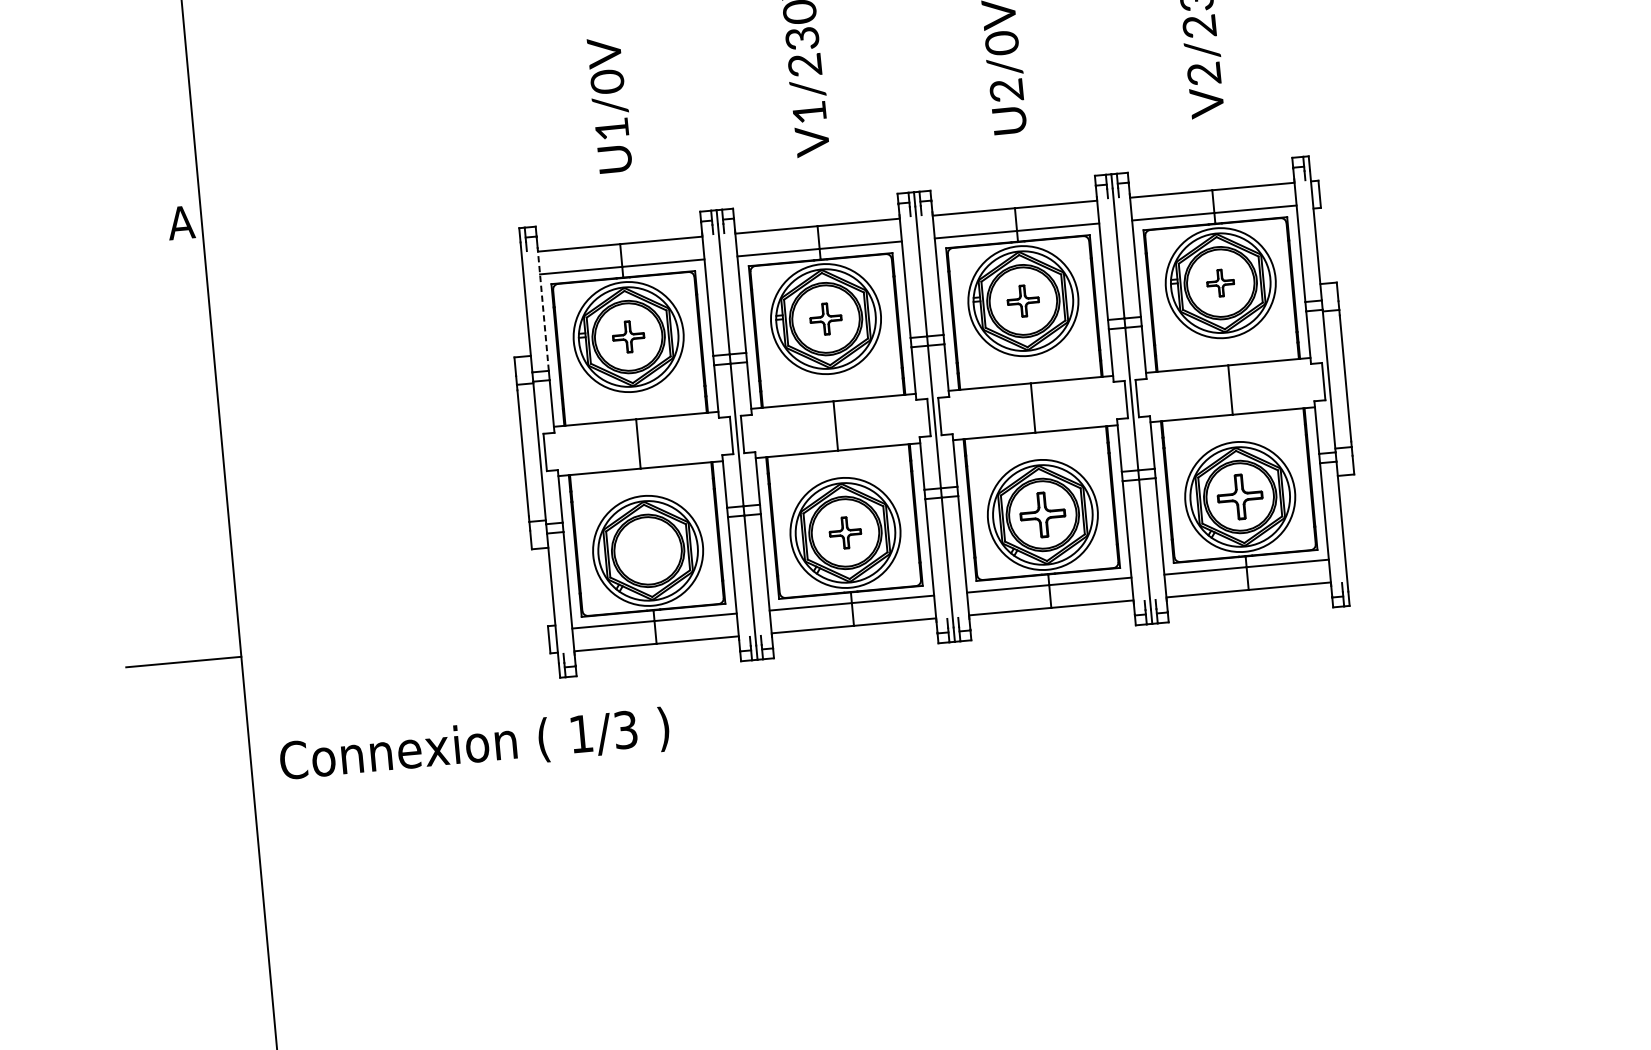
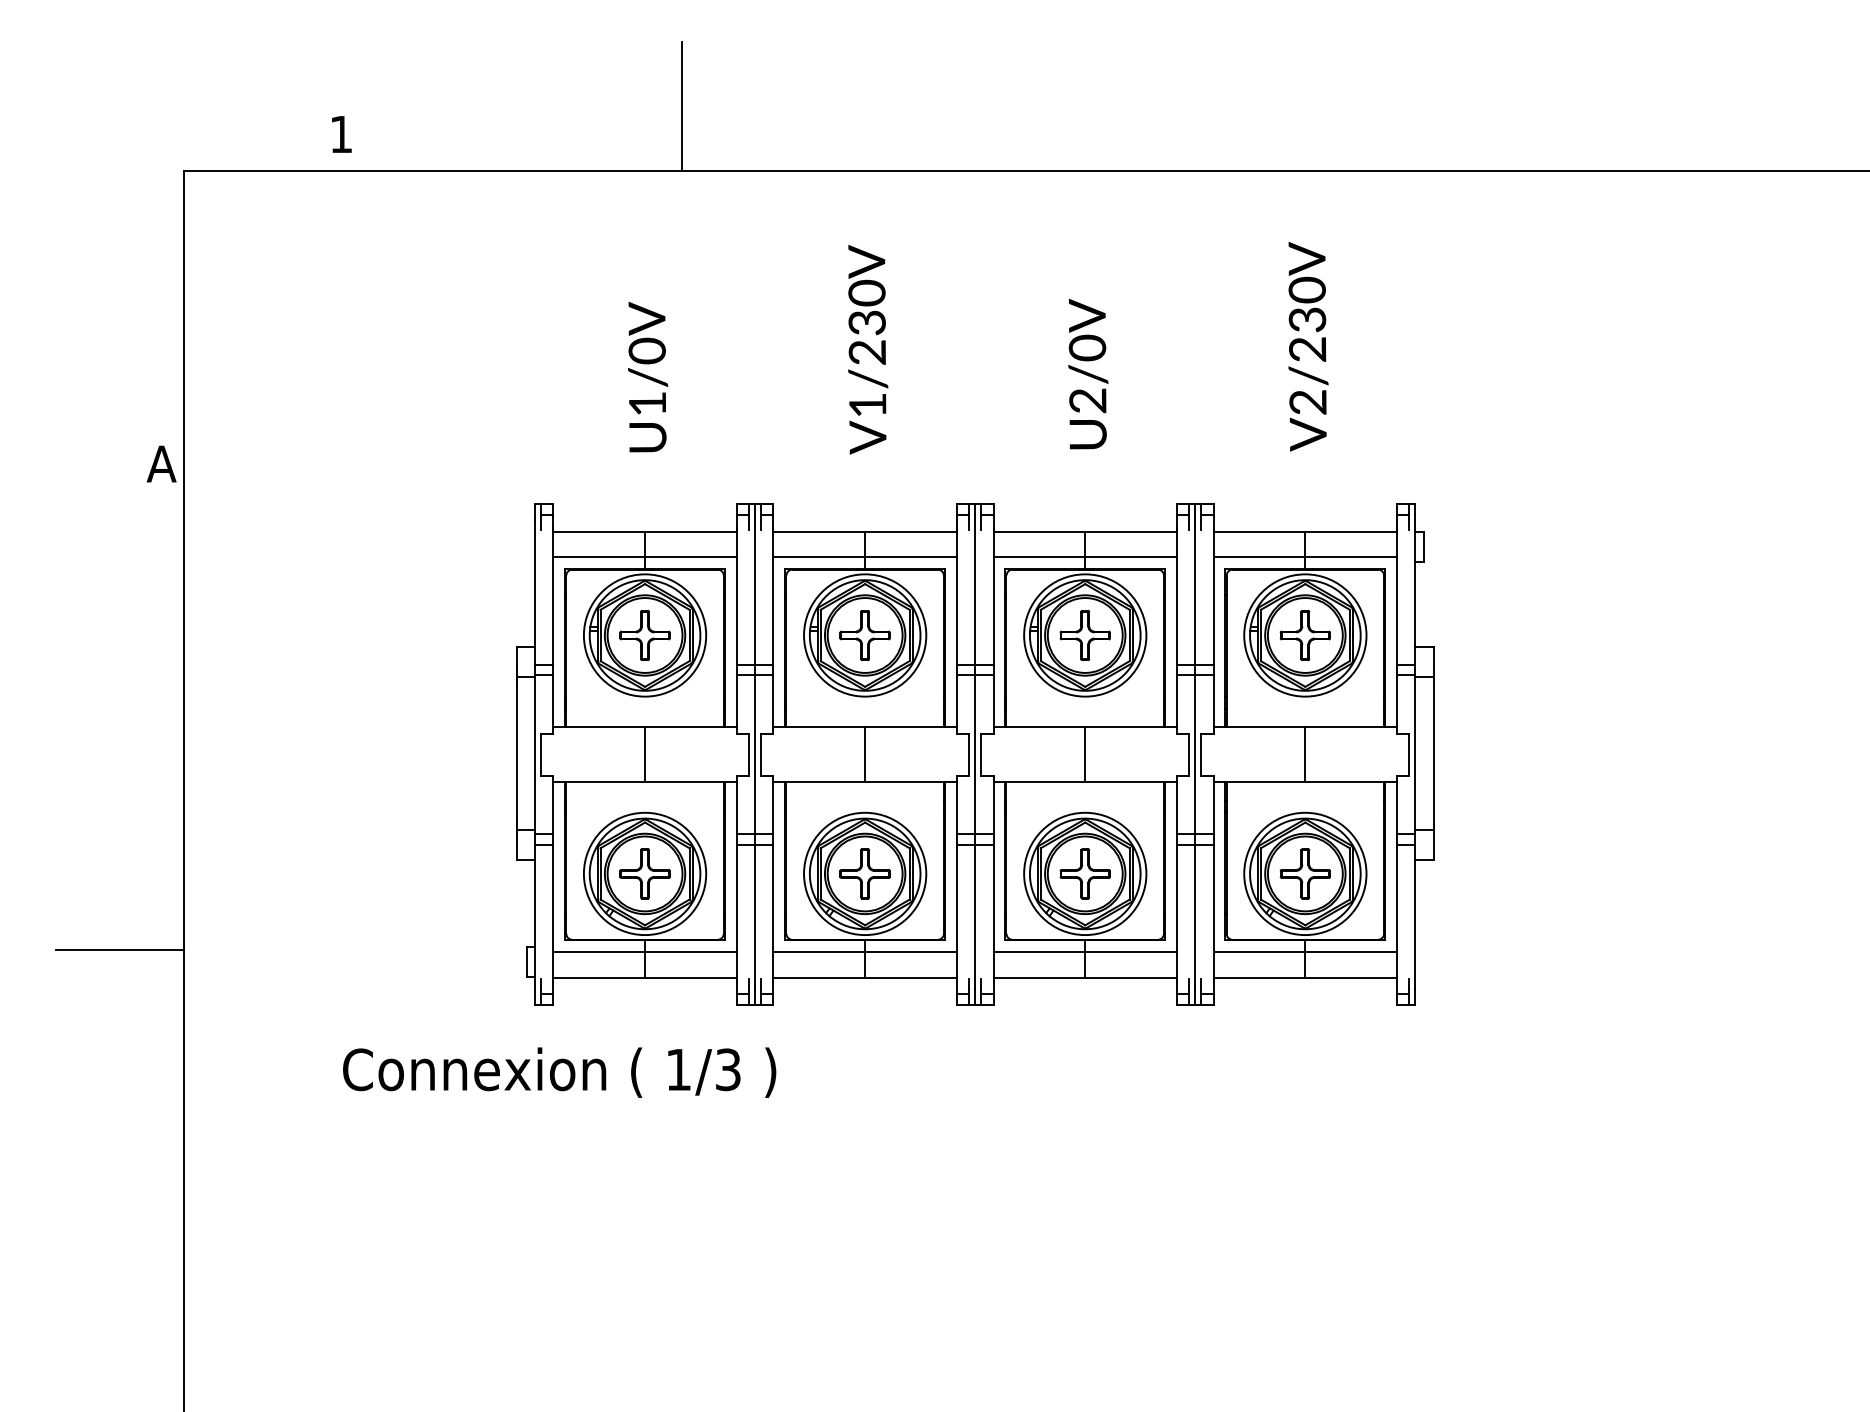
part: (1220, 283) -> (1304, 635), size x1.67
part: (1022, 301) -> (1084, 635), size x1.43
line: (543, 309) -> (553, 596), dashed -> solid
part: (825, 319) -> (864, 635), size x1.43
part: (628, 336) -> (644, 634), size x1.43
part: (844, 532) -> (864, 873), size x1.43
part: (647, 550) -> (644, 873), added
text: (474, 746) -> (559, 1072), moved

